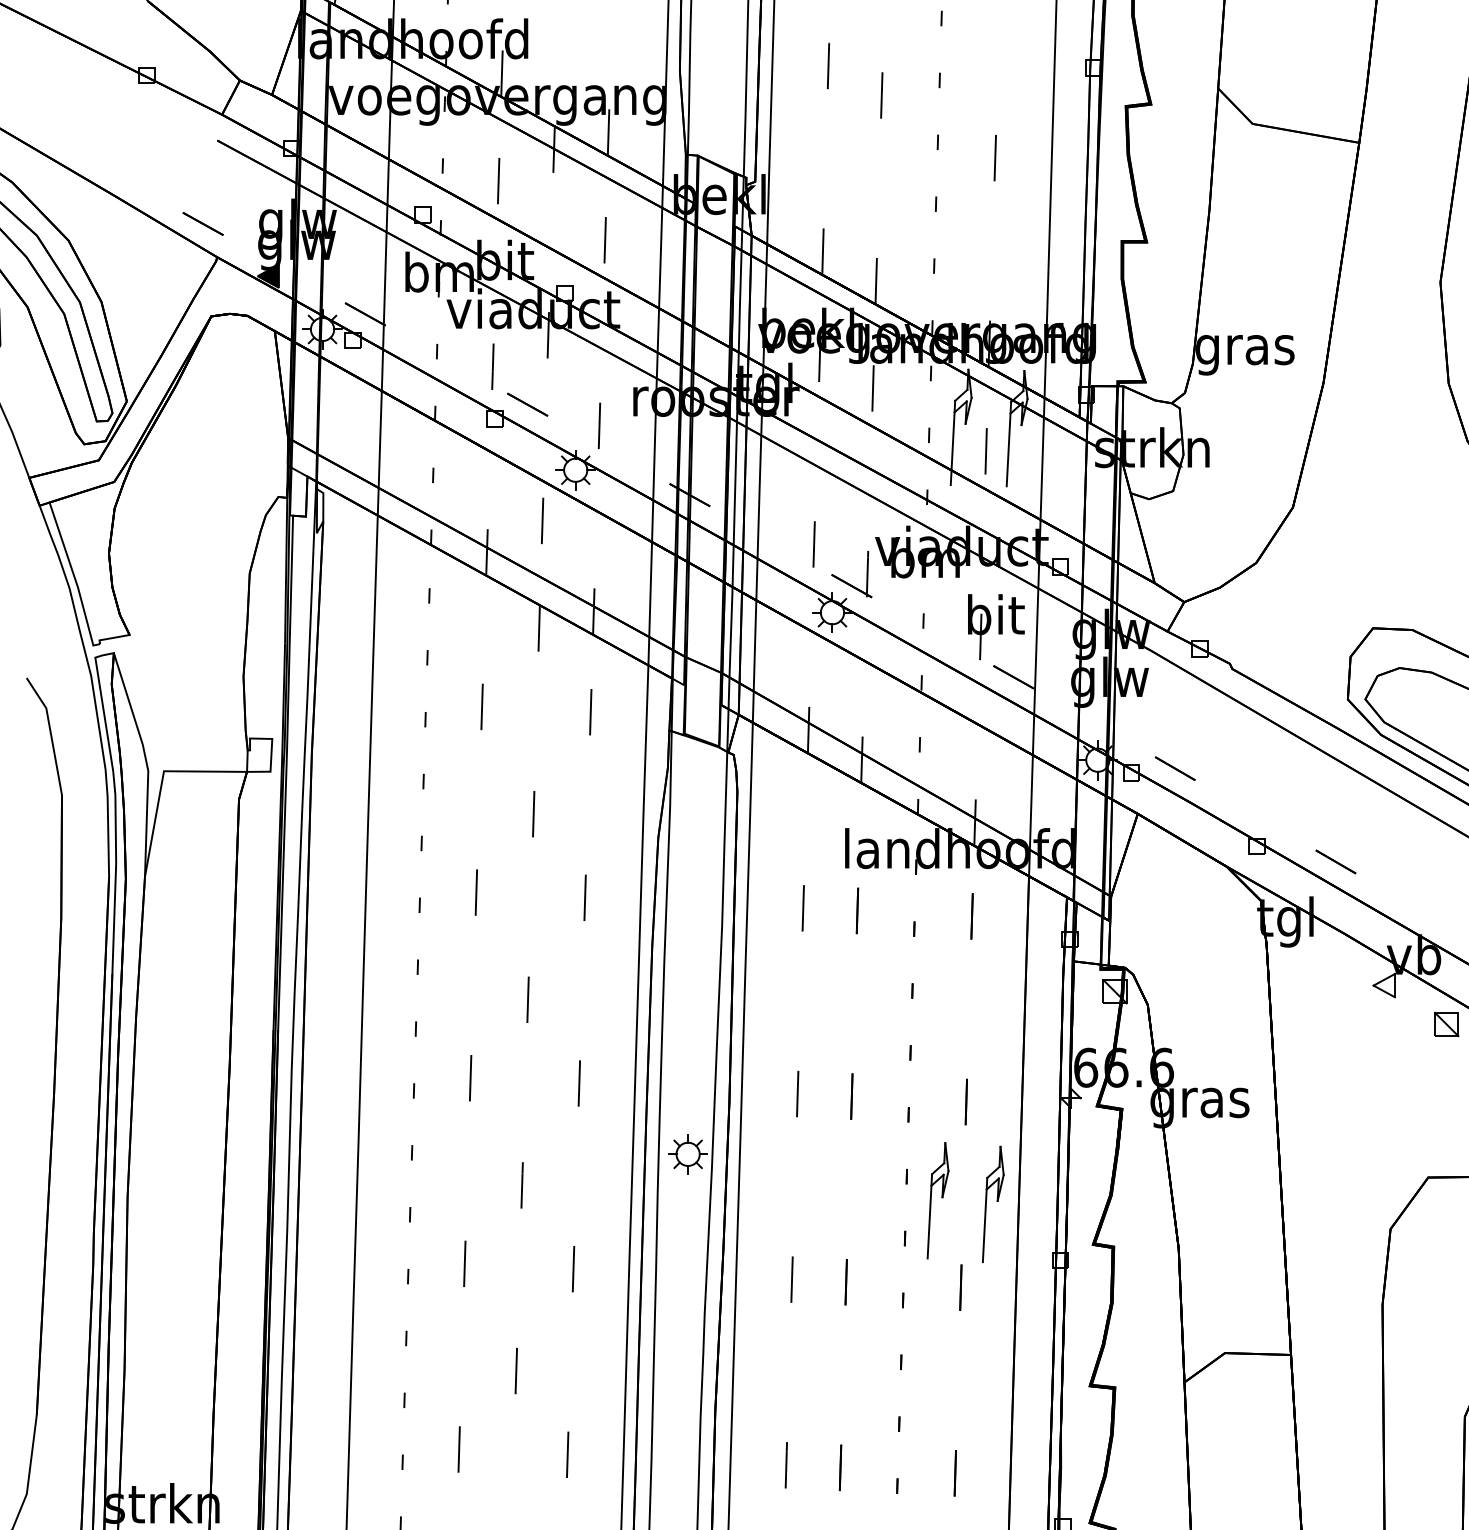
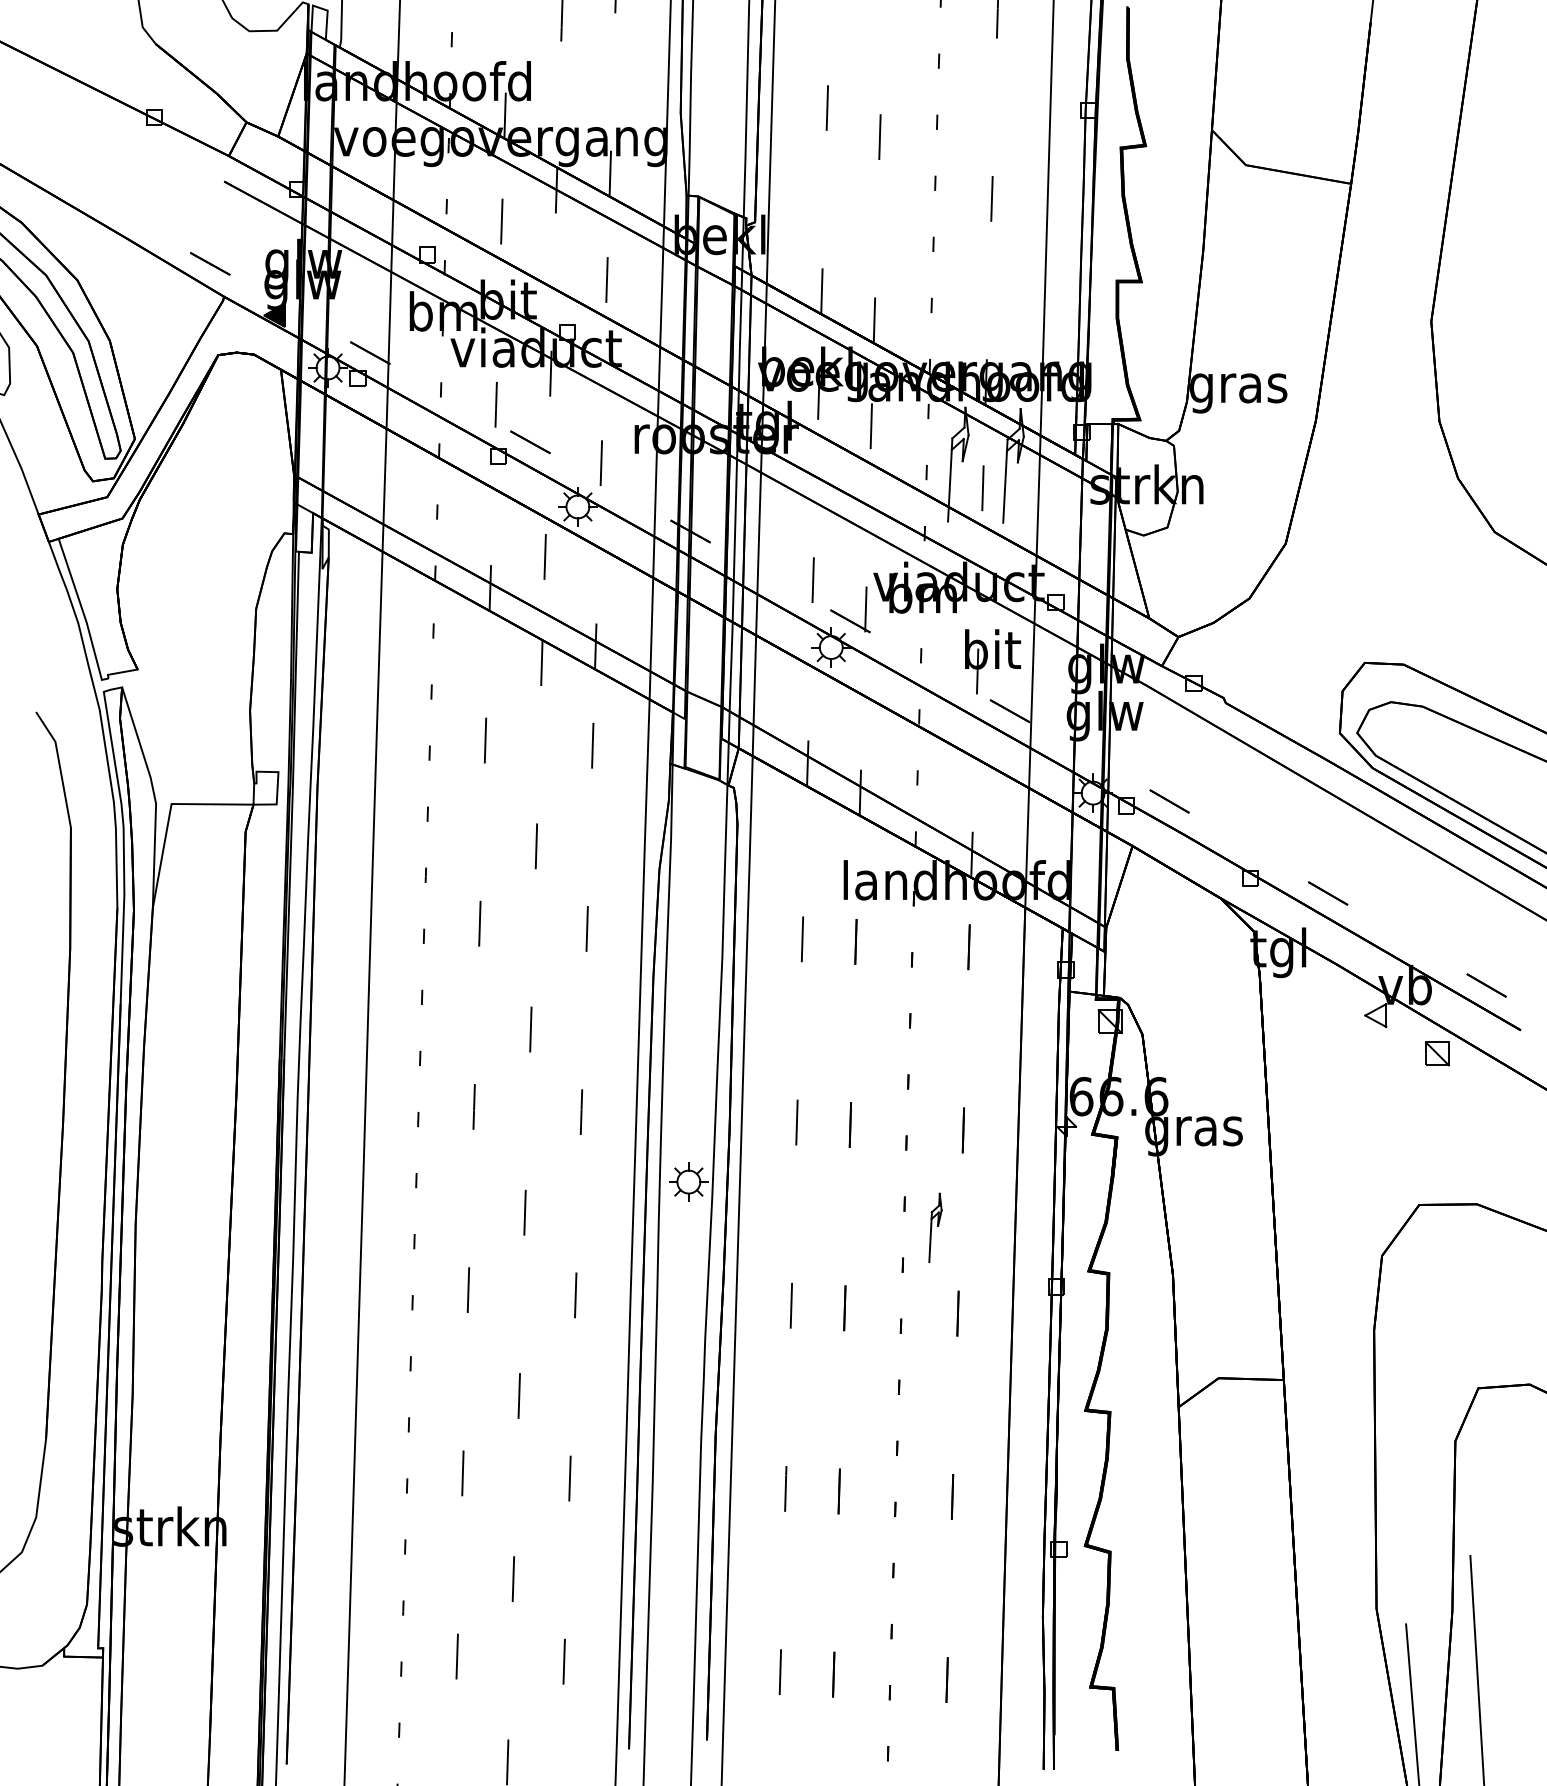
part: (938, 1200) -> (935, 1227), size x0.6
part: (992, 1204) -> (989, 1231), removed

